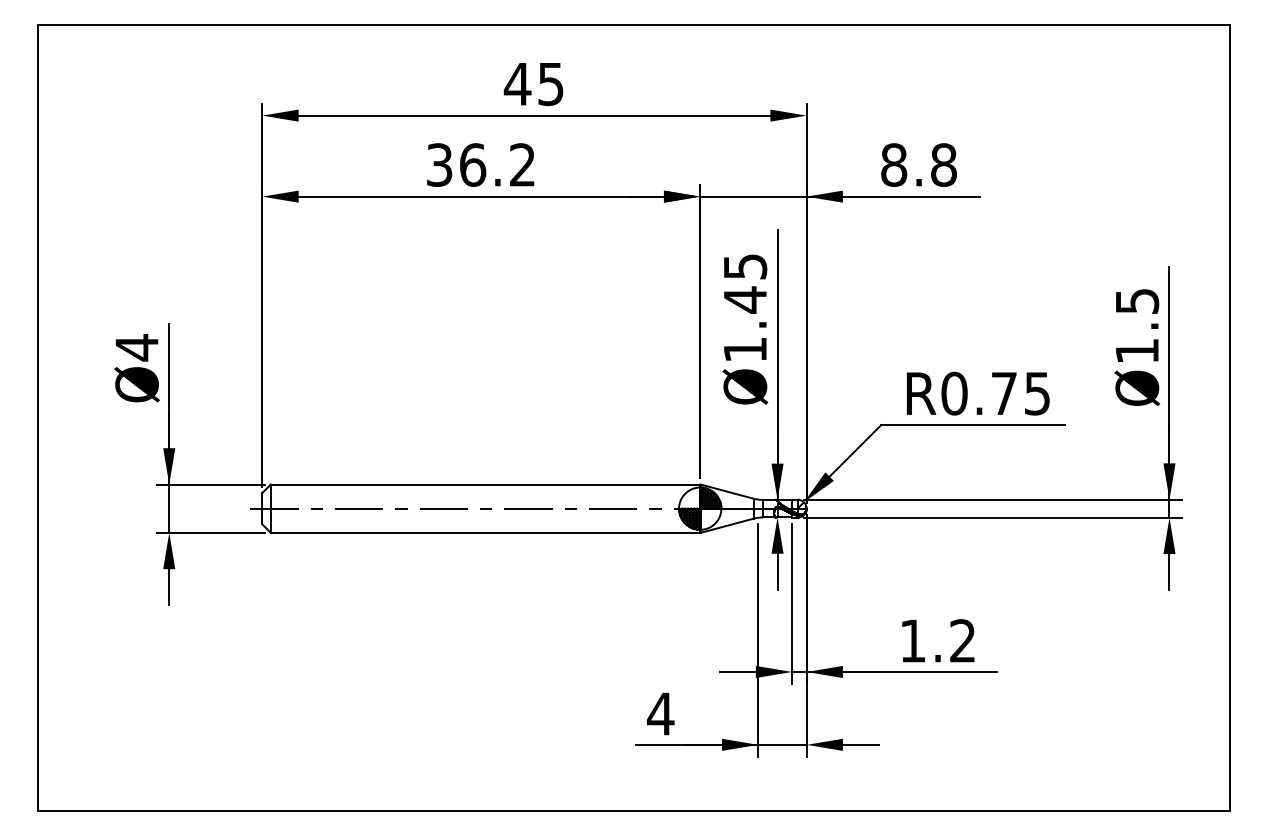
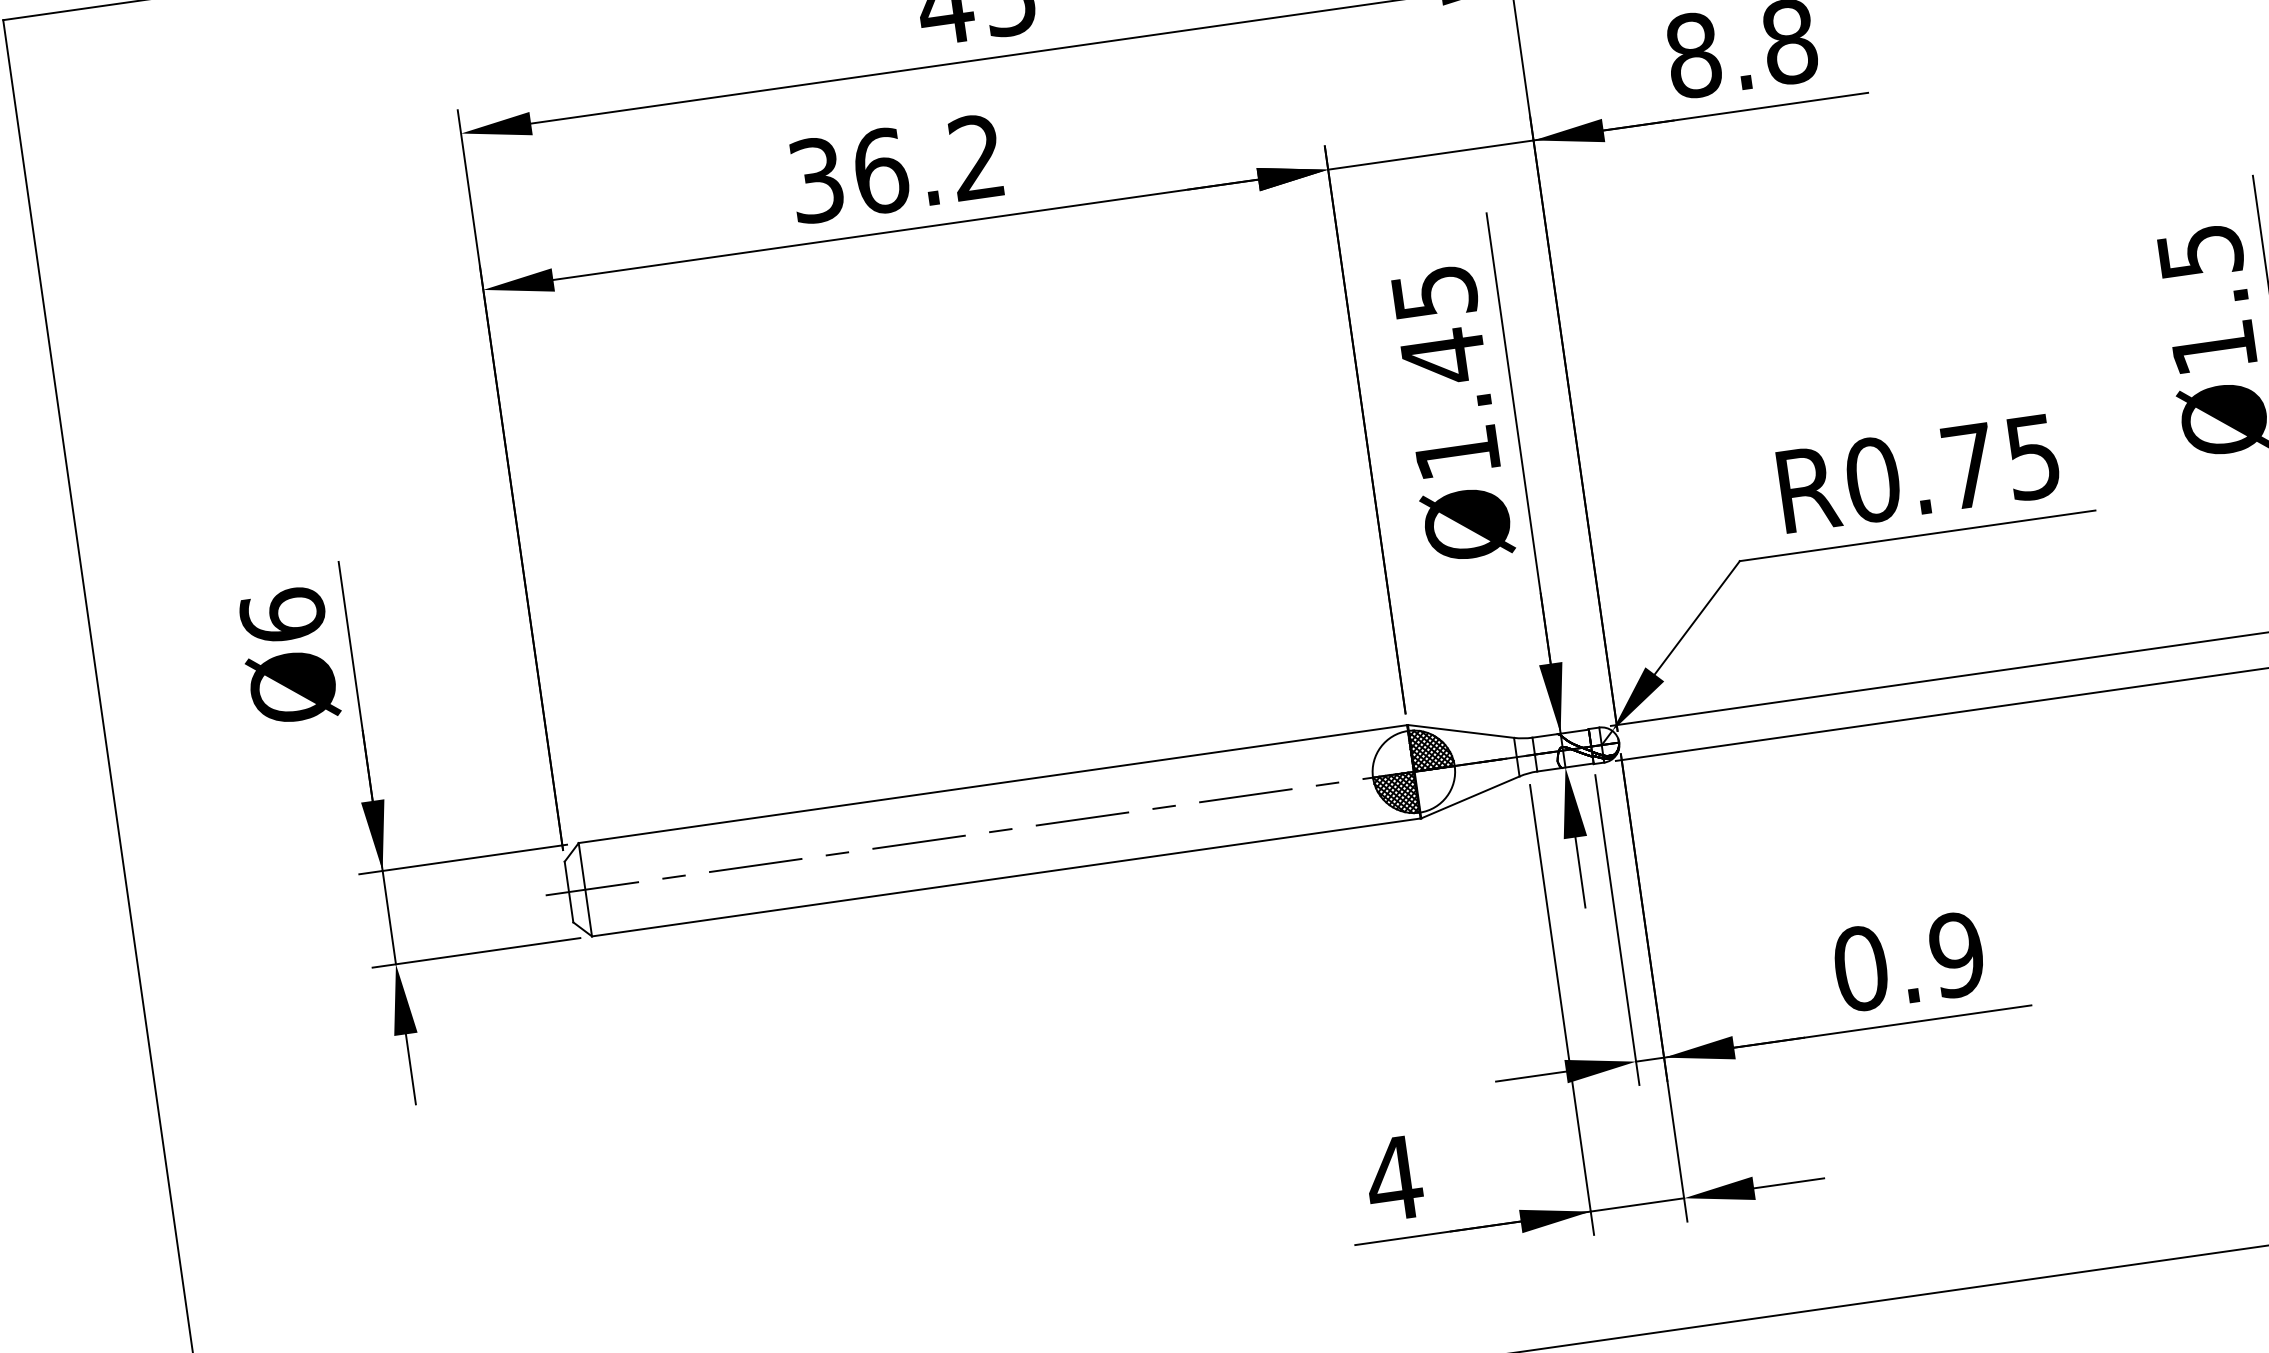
text: (136, 347) -> (281, 615), Ø4 -> Ø6
text: (937, 640) -> (1907, 960), 1.2 -> 0.9

